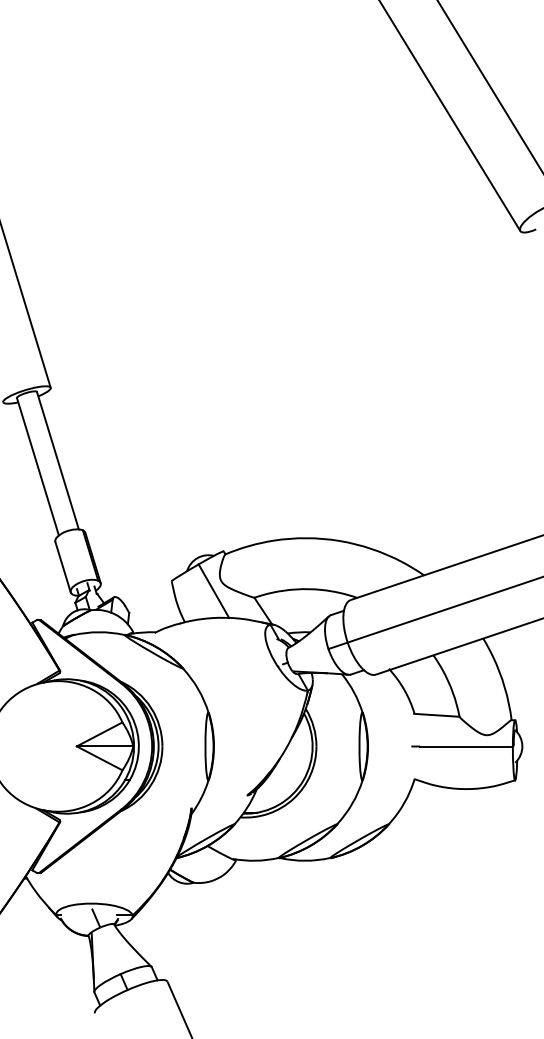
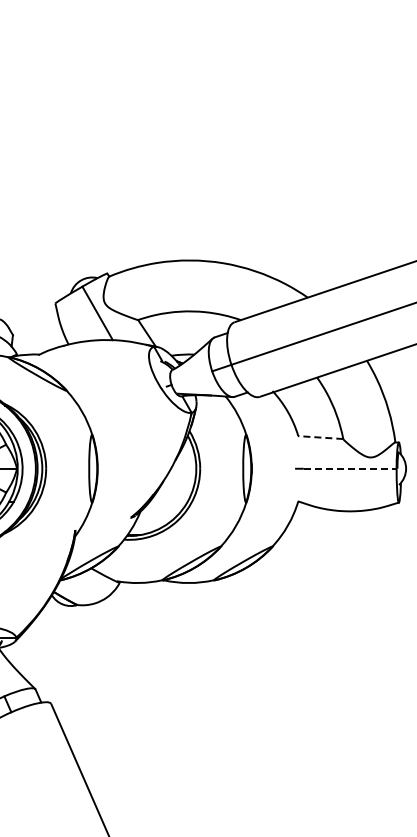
line: (436, 715) -> (320, 437), solid -> dashed
line: (466, 746) -> (350, 468), solid -> dashed

